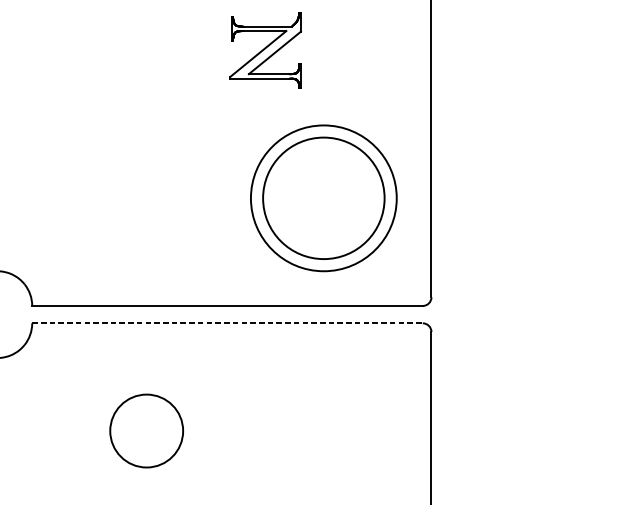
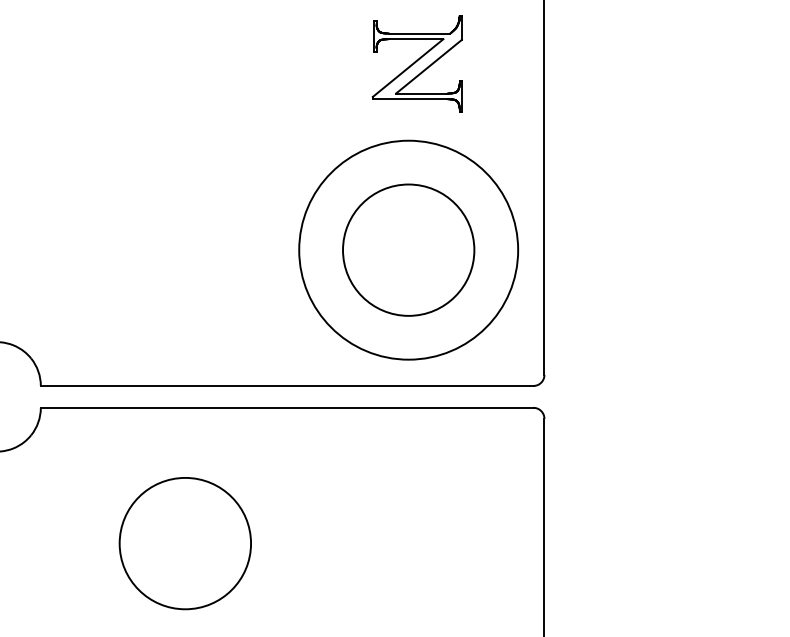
part: (265, 50) -> (416, 63), moved
circle: (323, 197) -> (408, 249), size x0.71
circle: (323, 197) -> (408, 249), size x1.43
line: (227, 323) -> (287, 407), dashed -> solid
circle: (146, 430) -> (184, 543), size x1.43

